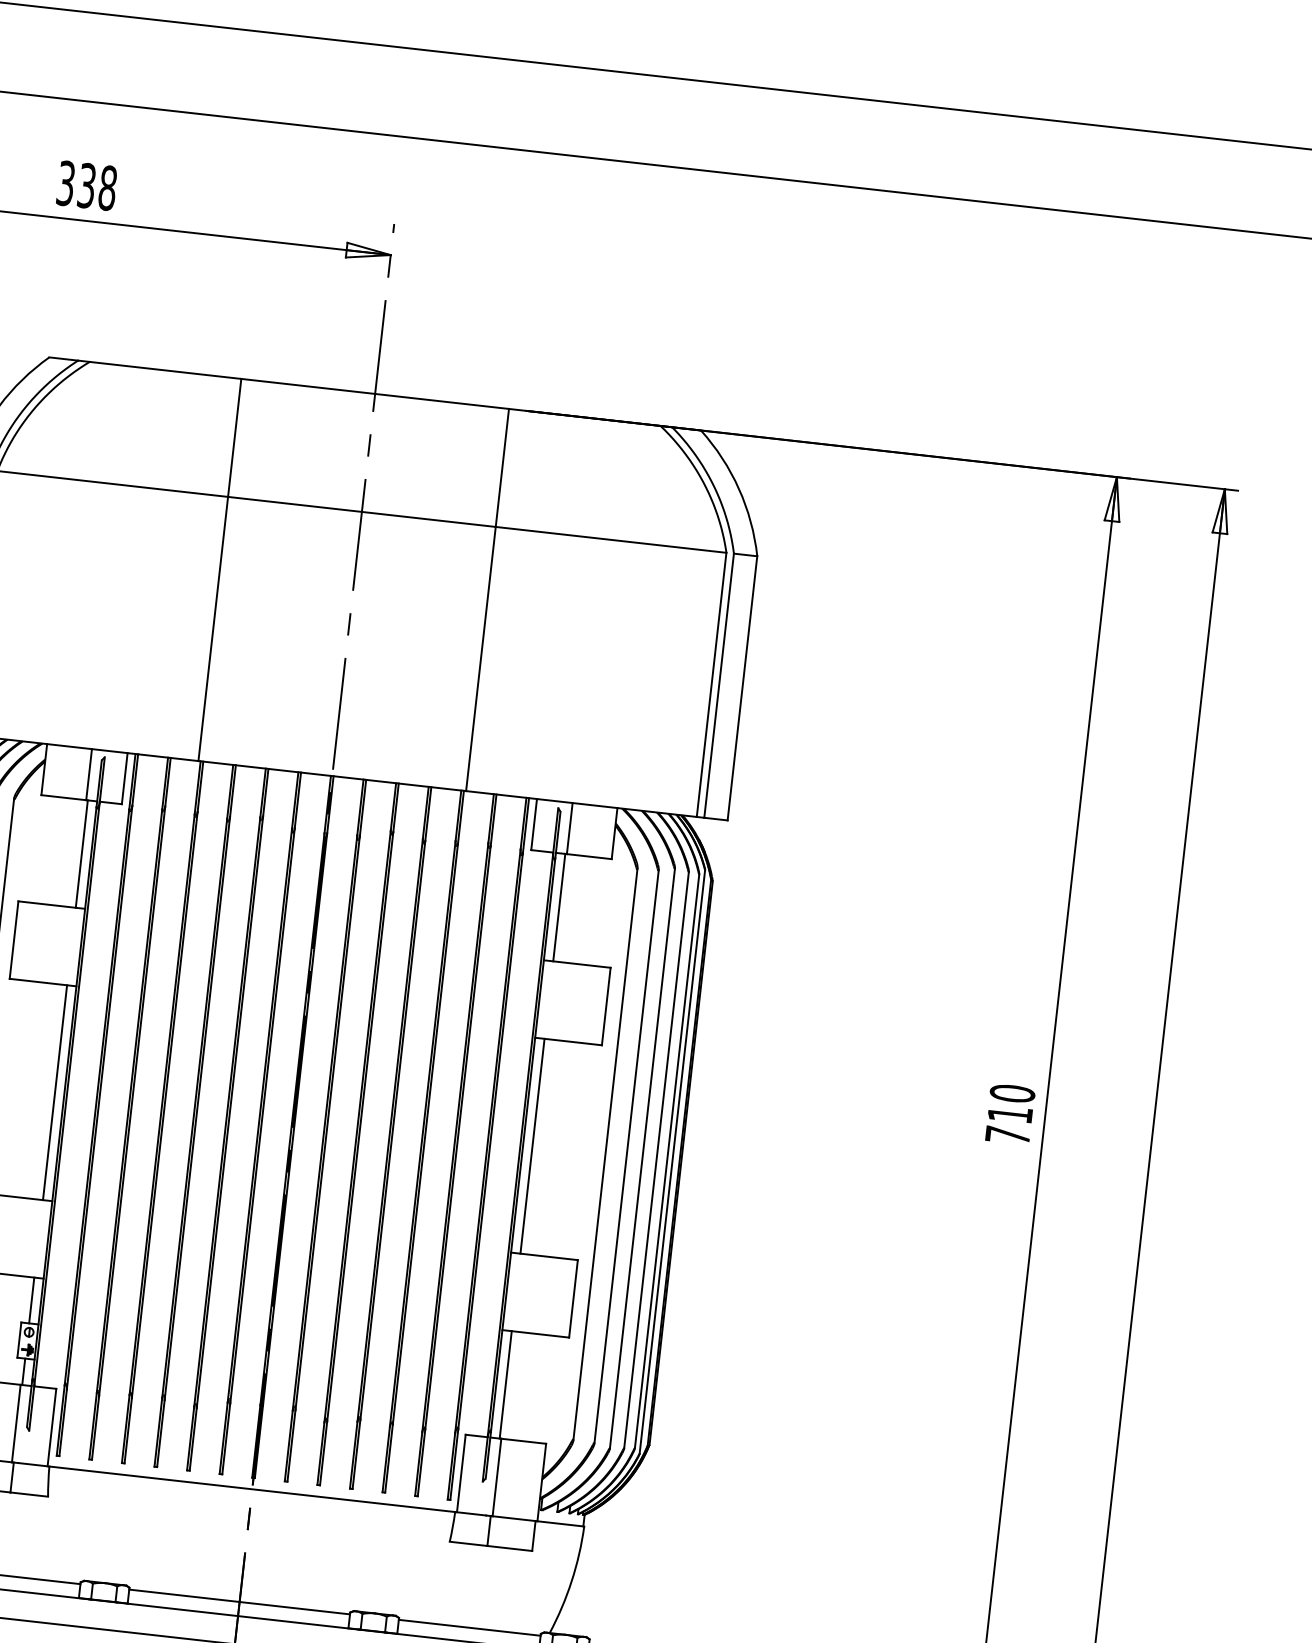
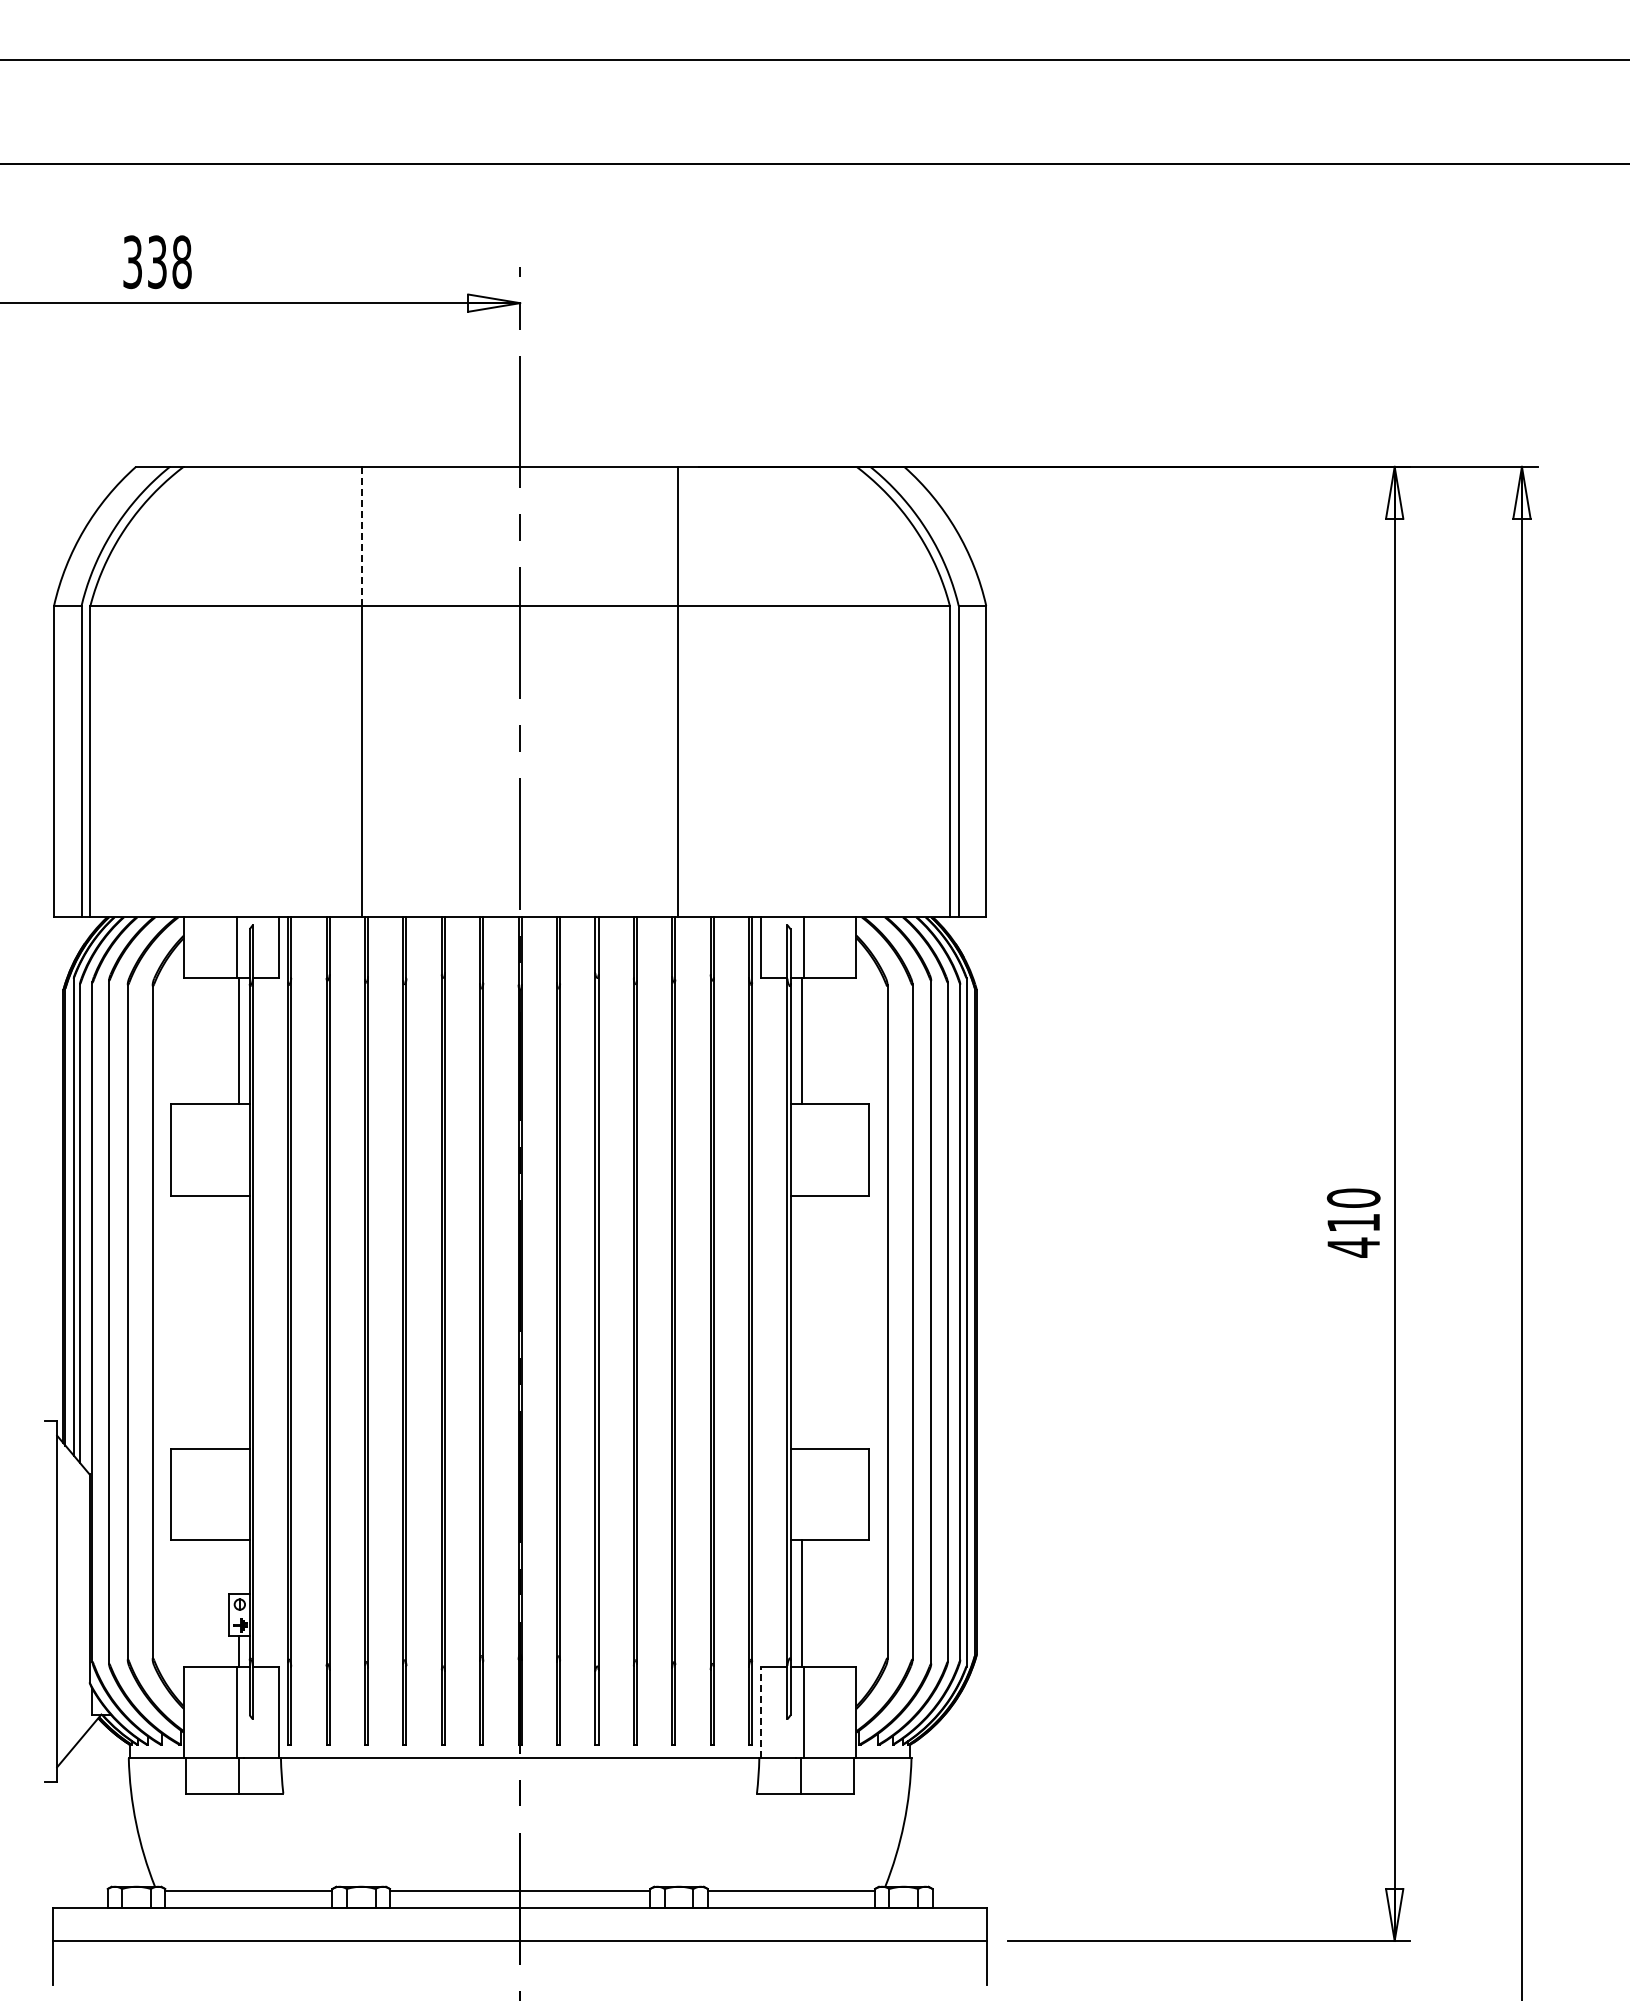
line: (234, 438) -> (362, 536), solid -> dashed
line: (54, 1092) -> (238, 1321), removed
text: (1007, 1135) -> (1353, 1247), 710 -> 410
line: (532, 1145) -> (801, 1321), removed
line: (31, 1300) -> (238, 1567), removed
line: (461, 1473) -> (761, 1712), solid -> dashed

